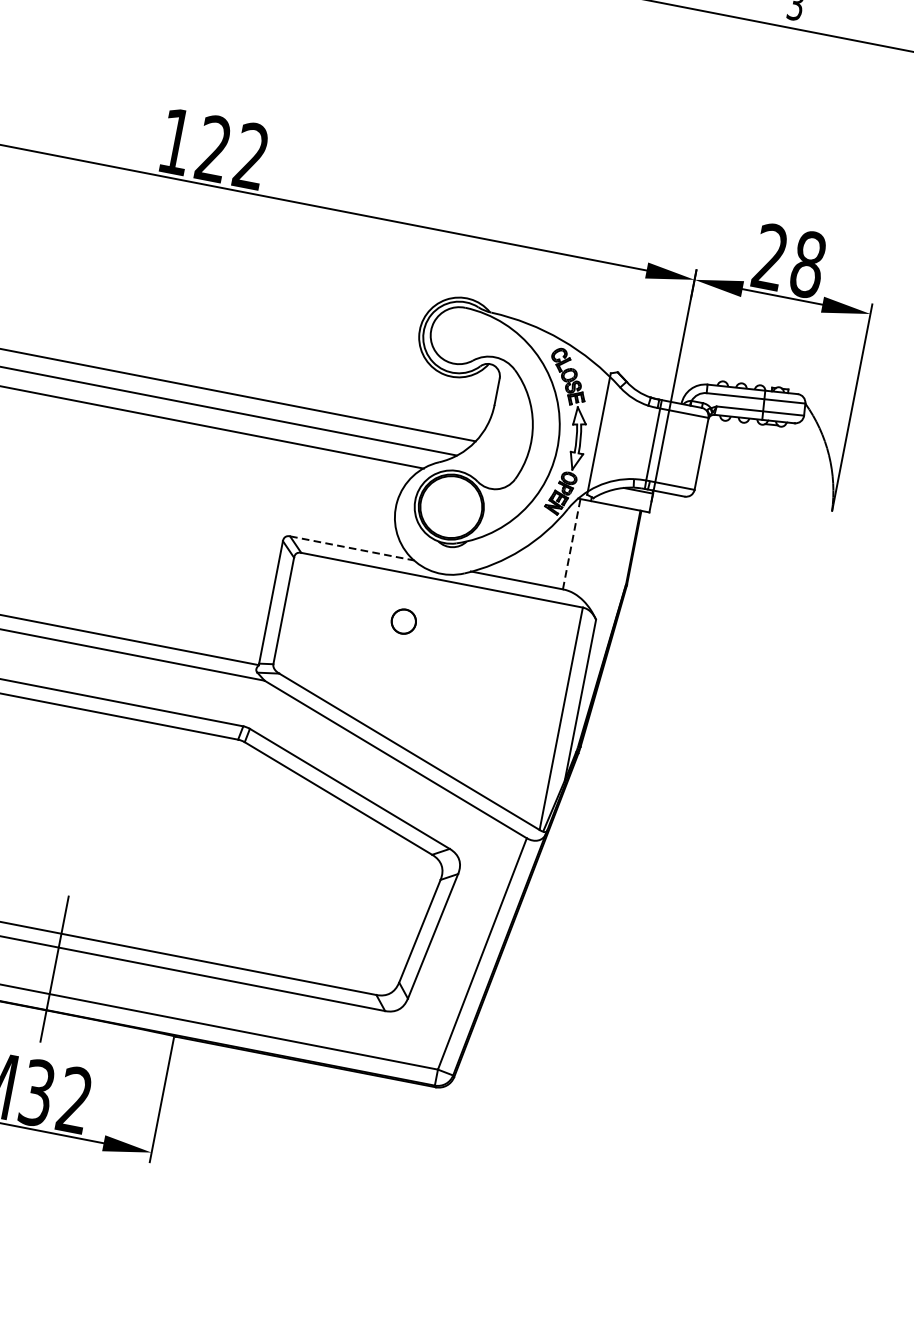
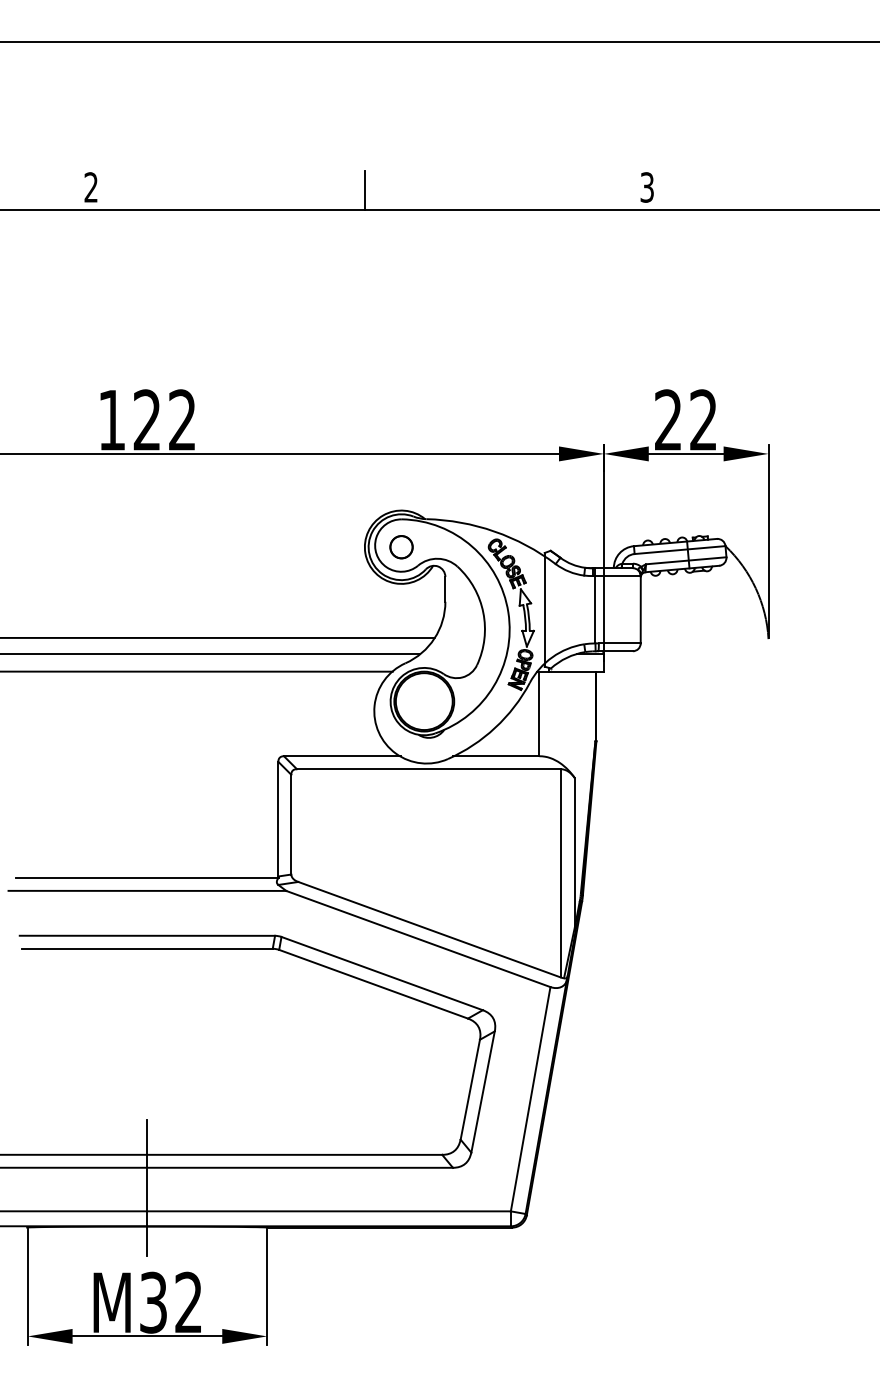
text: (807, 264) -> (703, 420), 28 -> 22
line: (571, 543) -> (539, 713), dashed -> solid
line: (352, 548) -> (342, 756), dashed -> solid
circle: (403, 621) -> (401, 547), moved

